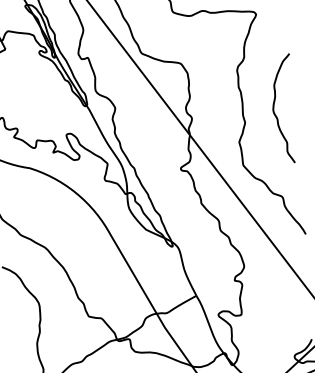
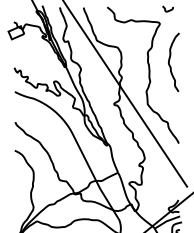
curve: (276, 103) -> (170, 59), moved

